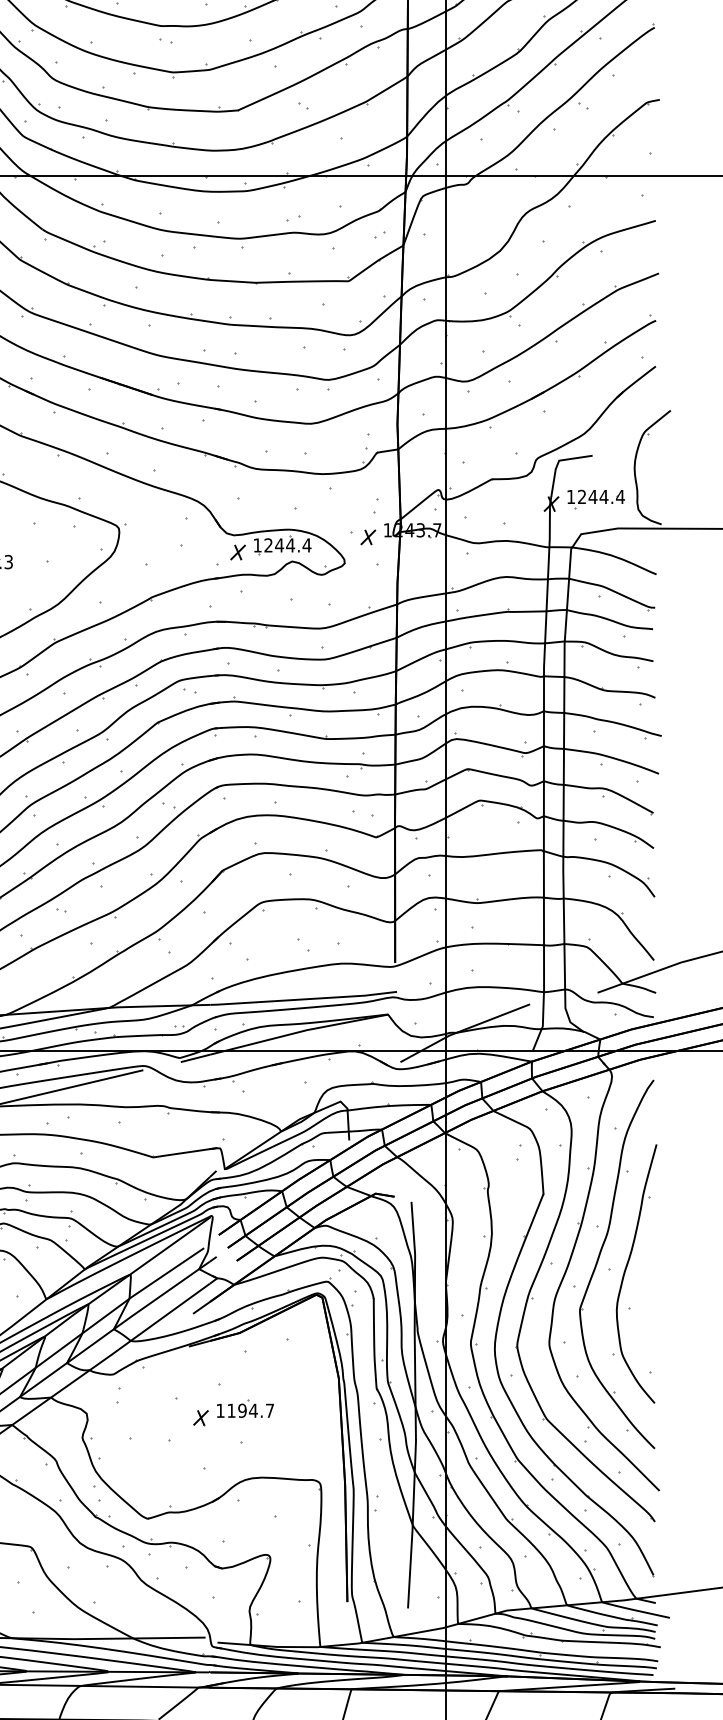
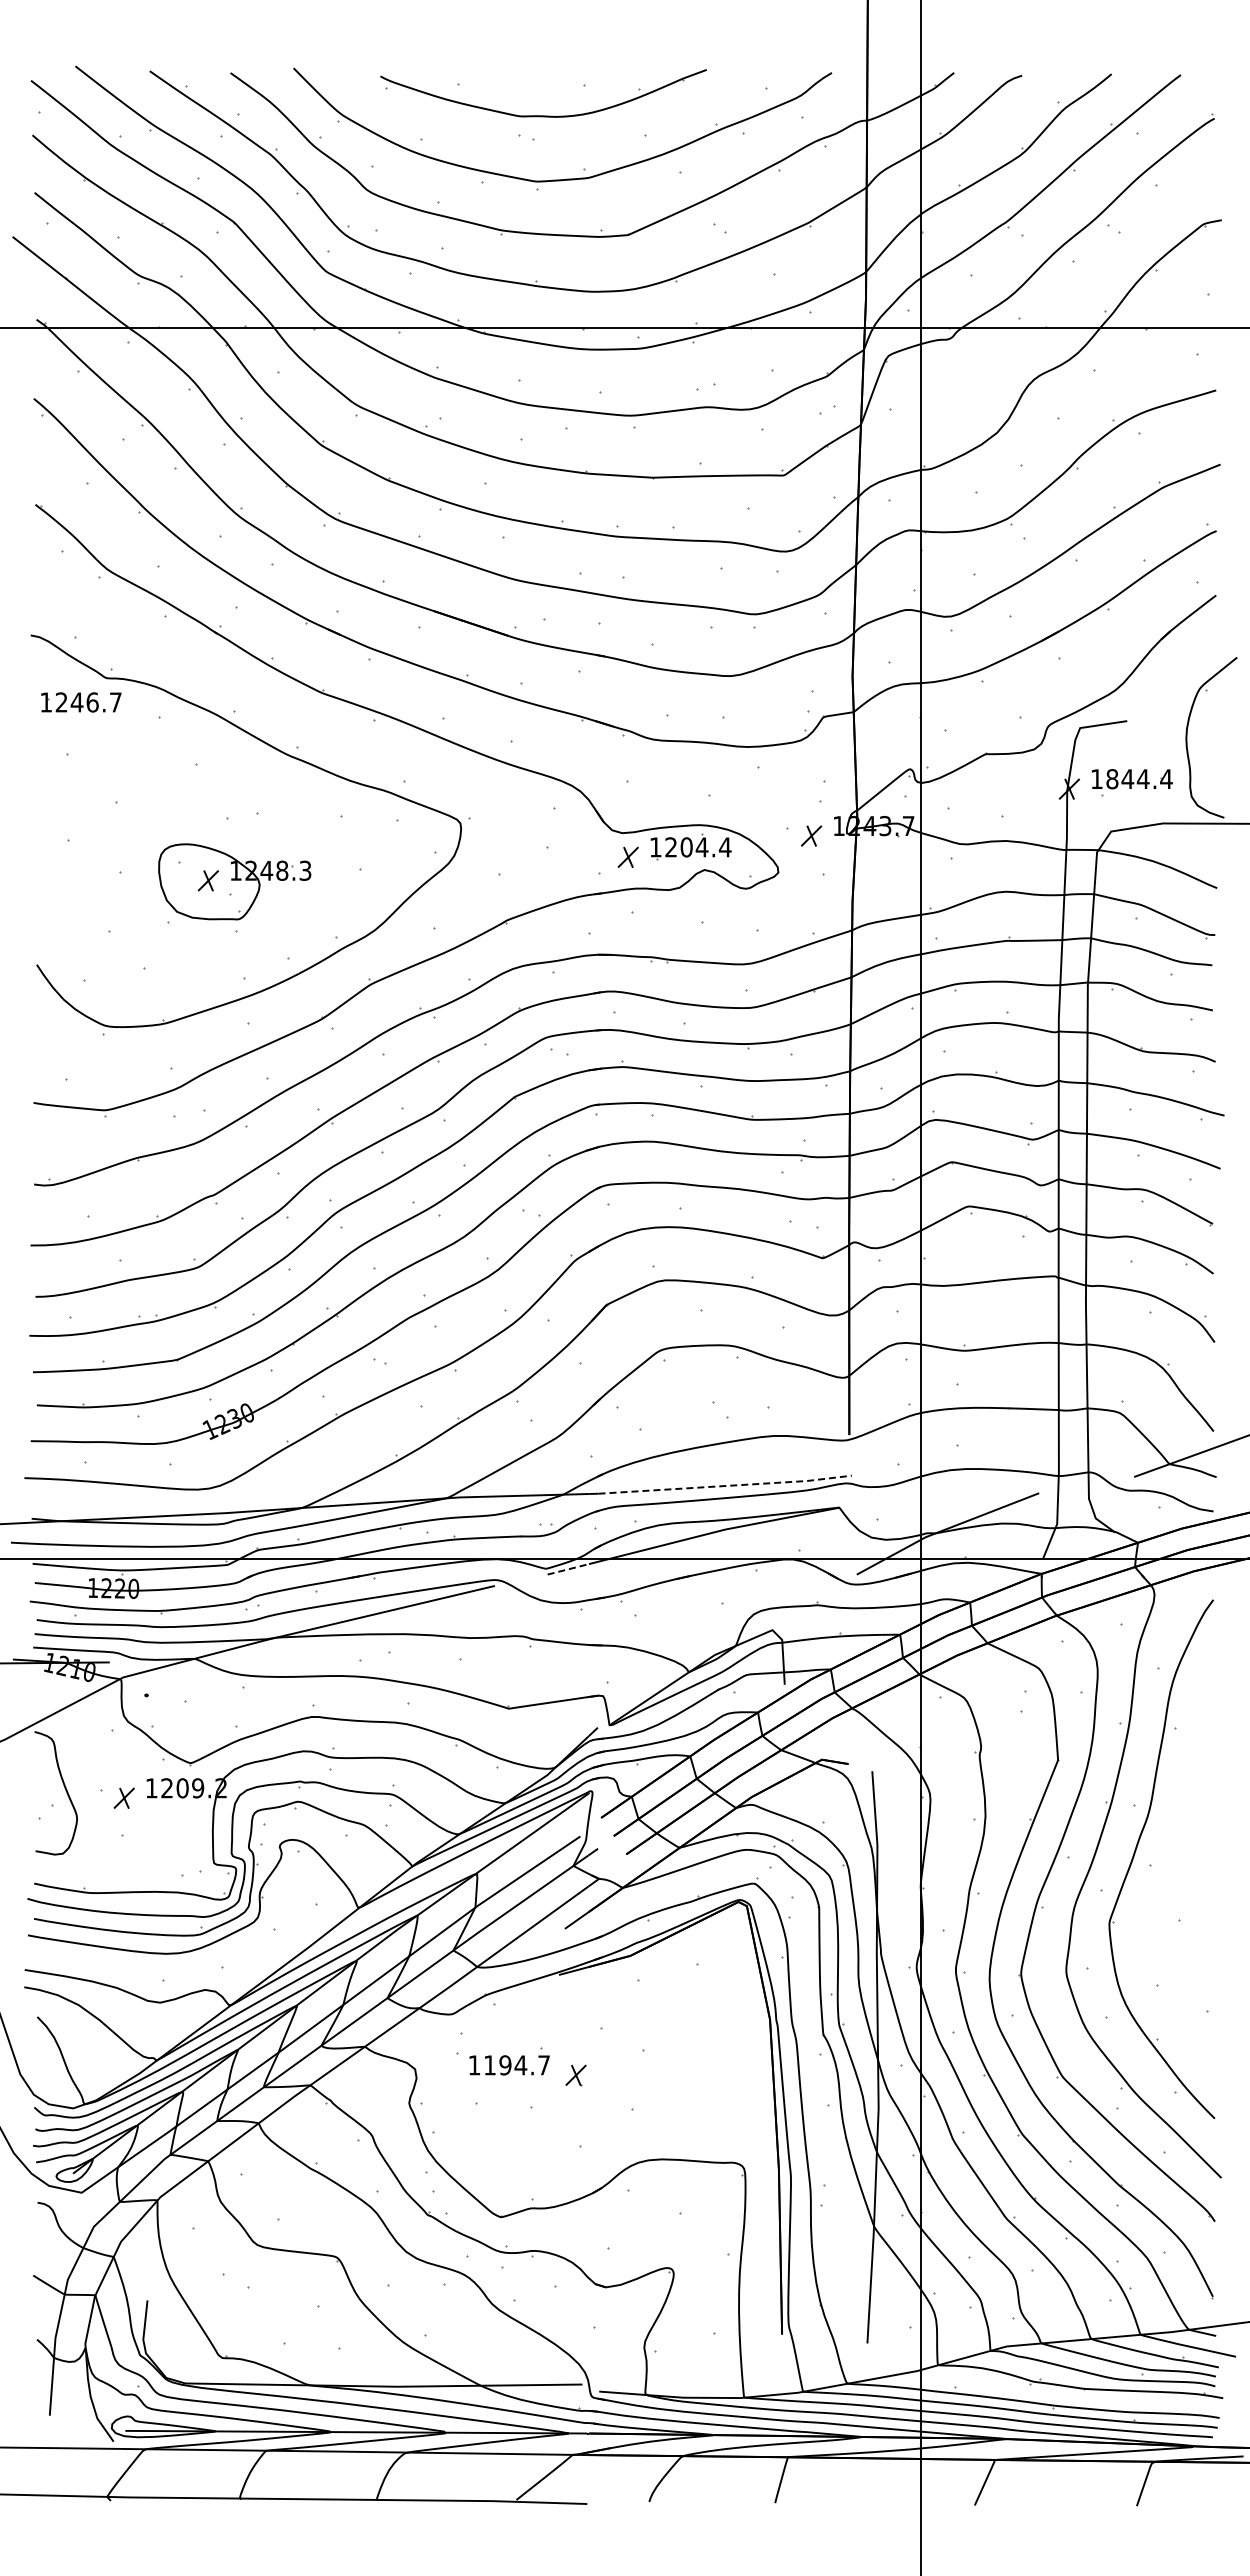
text: (582, 497) -> (1112, 779), 1244.4 -> 1844.4
text: (279, 545) -> (686, 847), 1244.4 -> 1204.4
line: (307, 998) -> (726, 1485), solid -> dashed
line: (195, 1058) -> (568, 1569), solid -> dashed
part: (626, 1270) -> (1174, 1867), removed
text: (245, 1410) -> (509, 2065), moved

